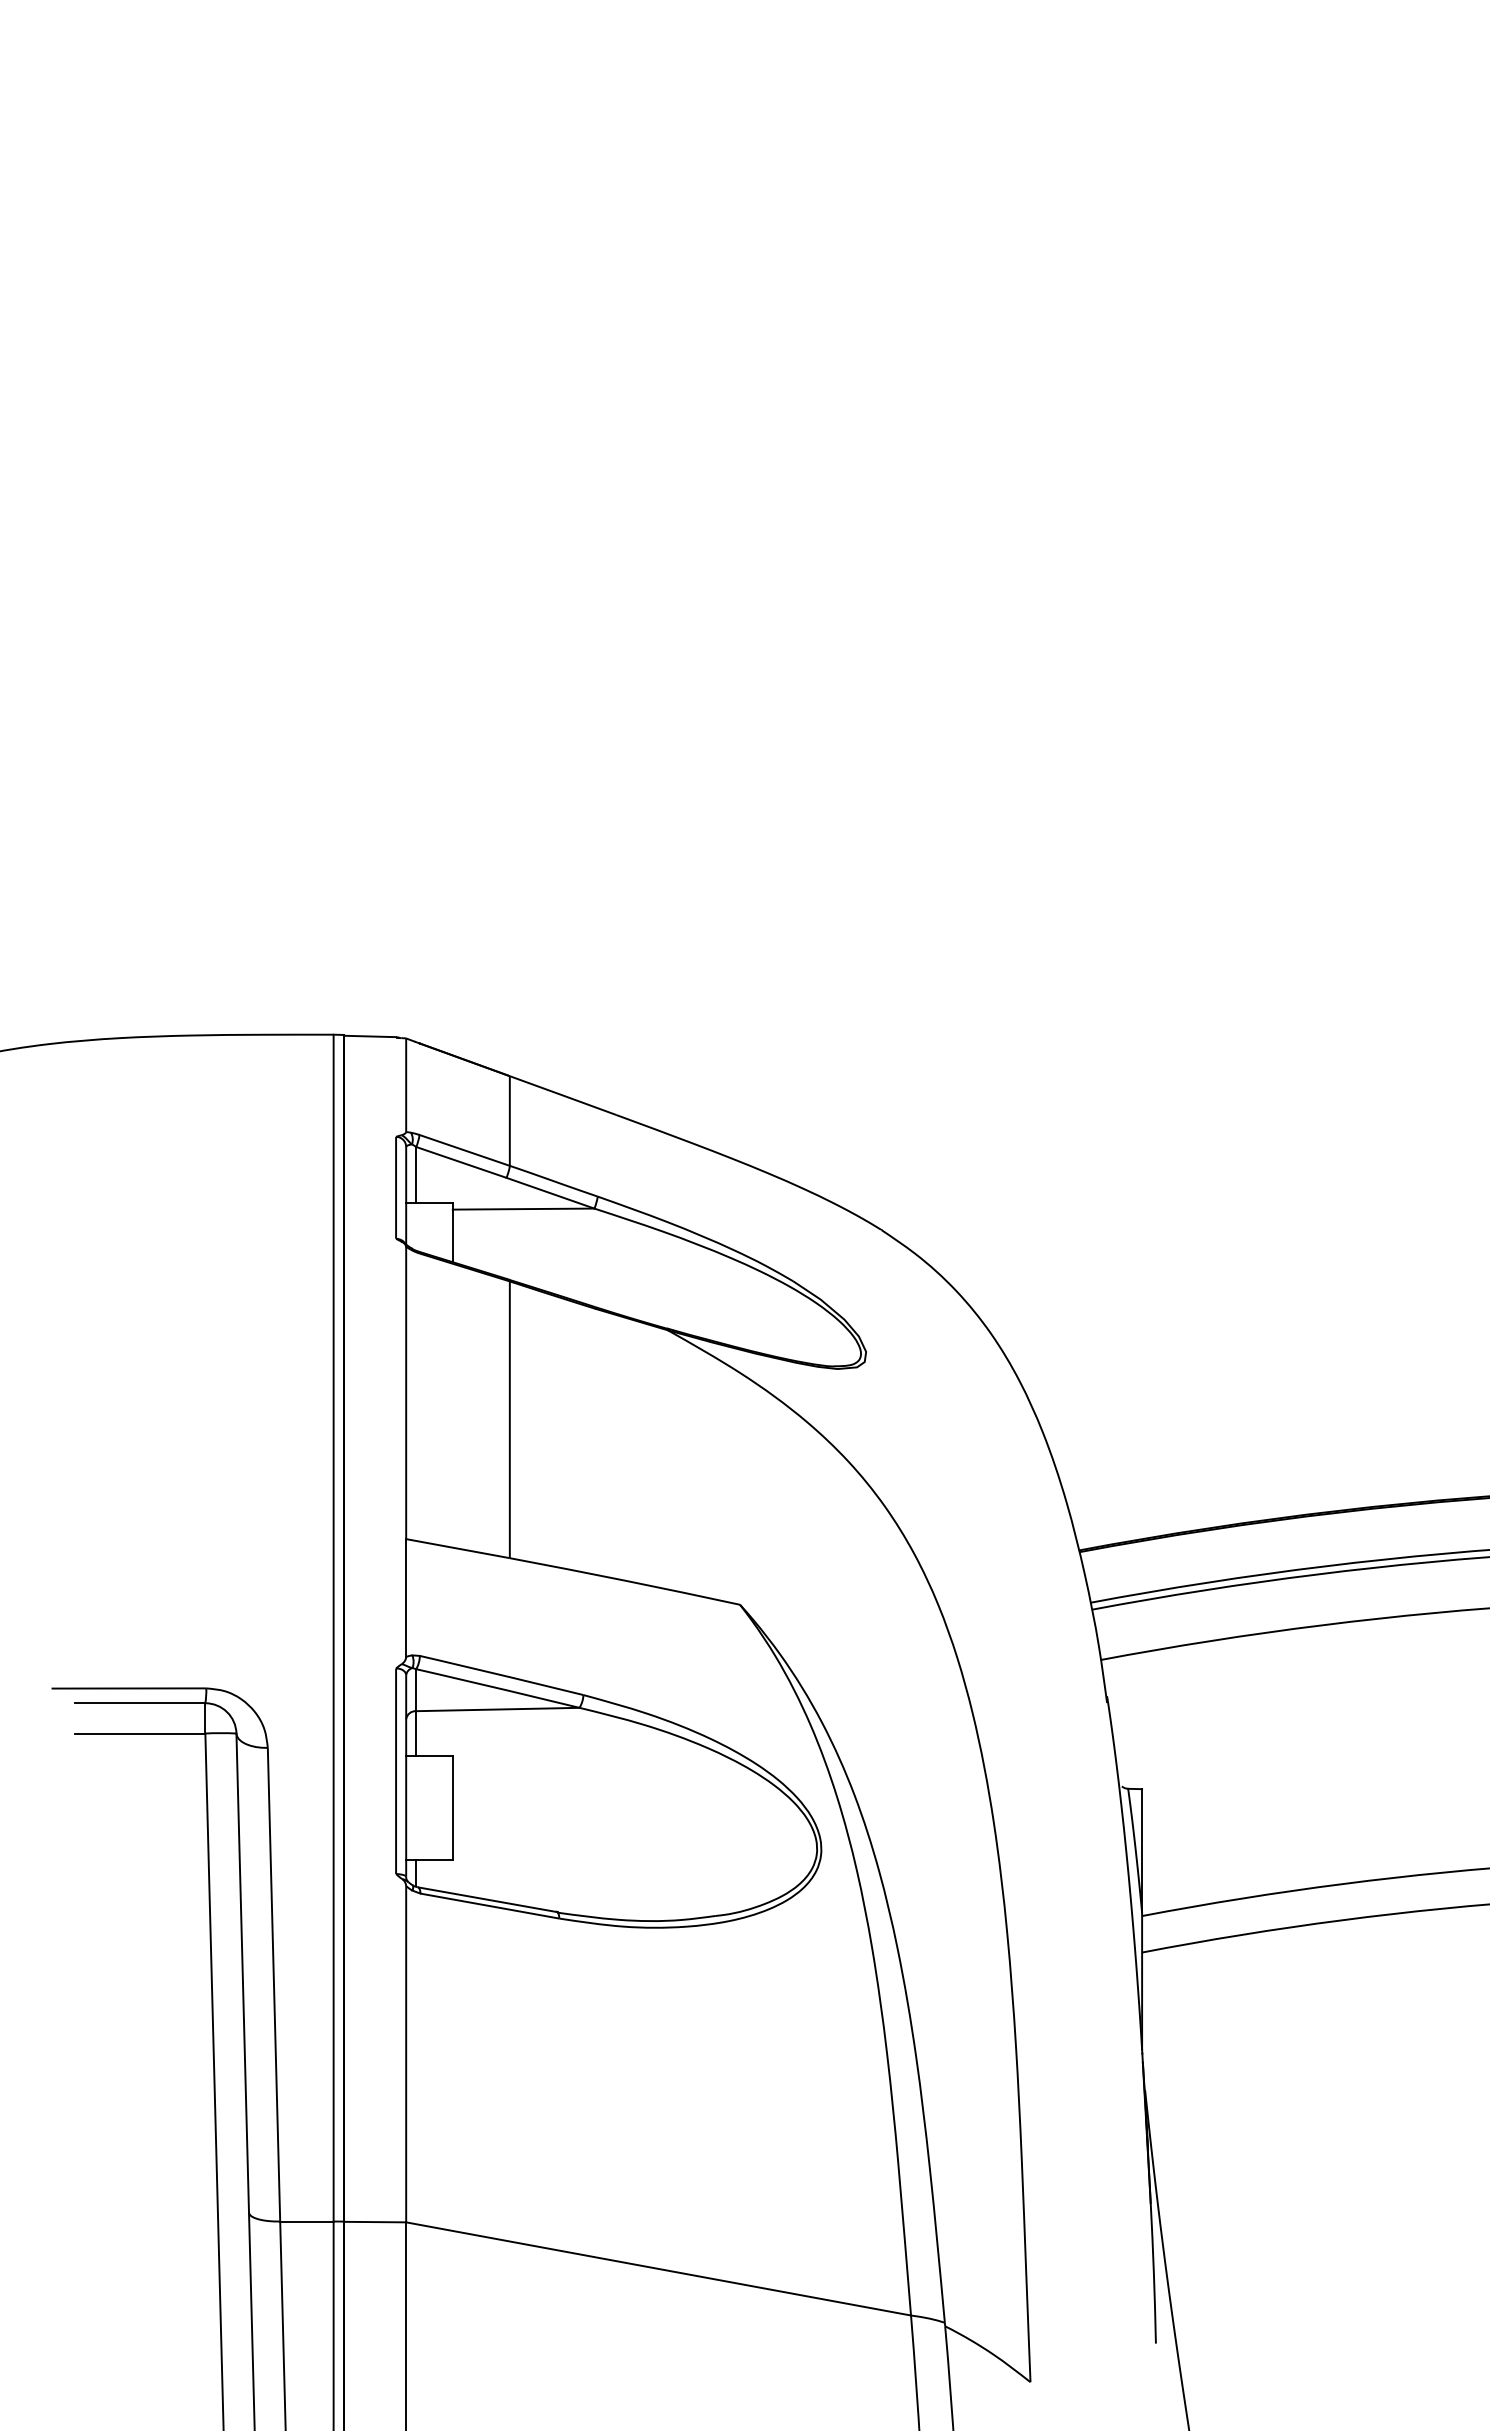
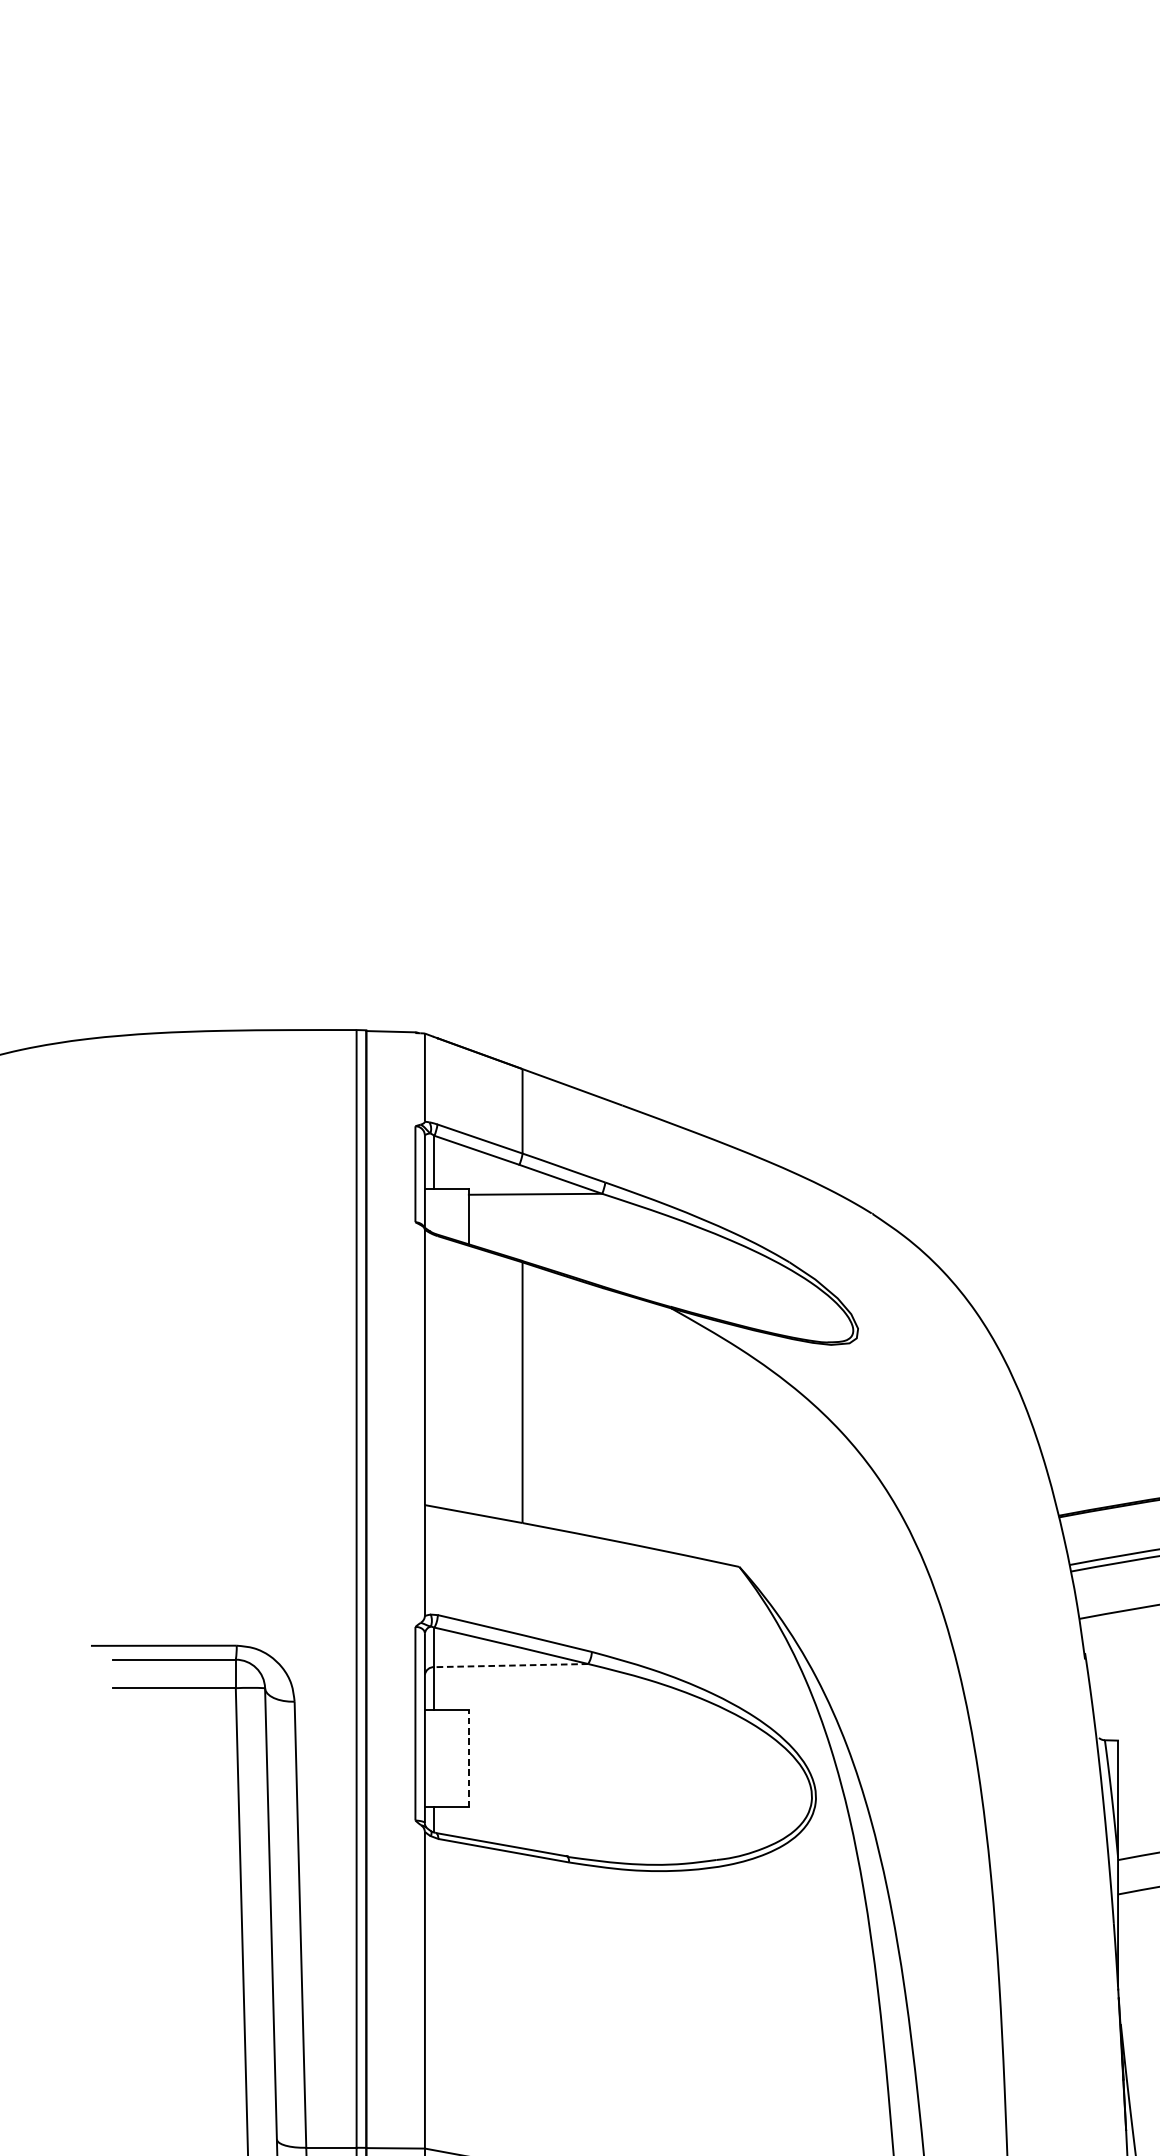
line: (497, 1709) -> (510, 1665), solid -> dashed
line: (452, 1807) -> (468, 1757), solid -> dashed

